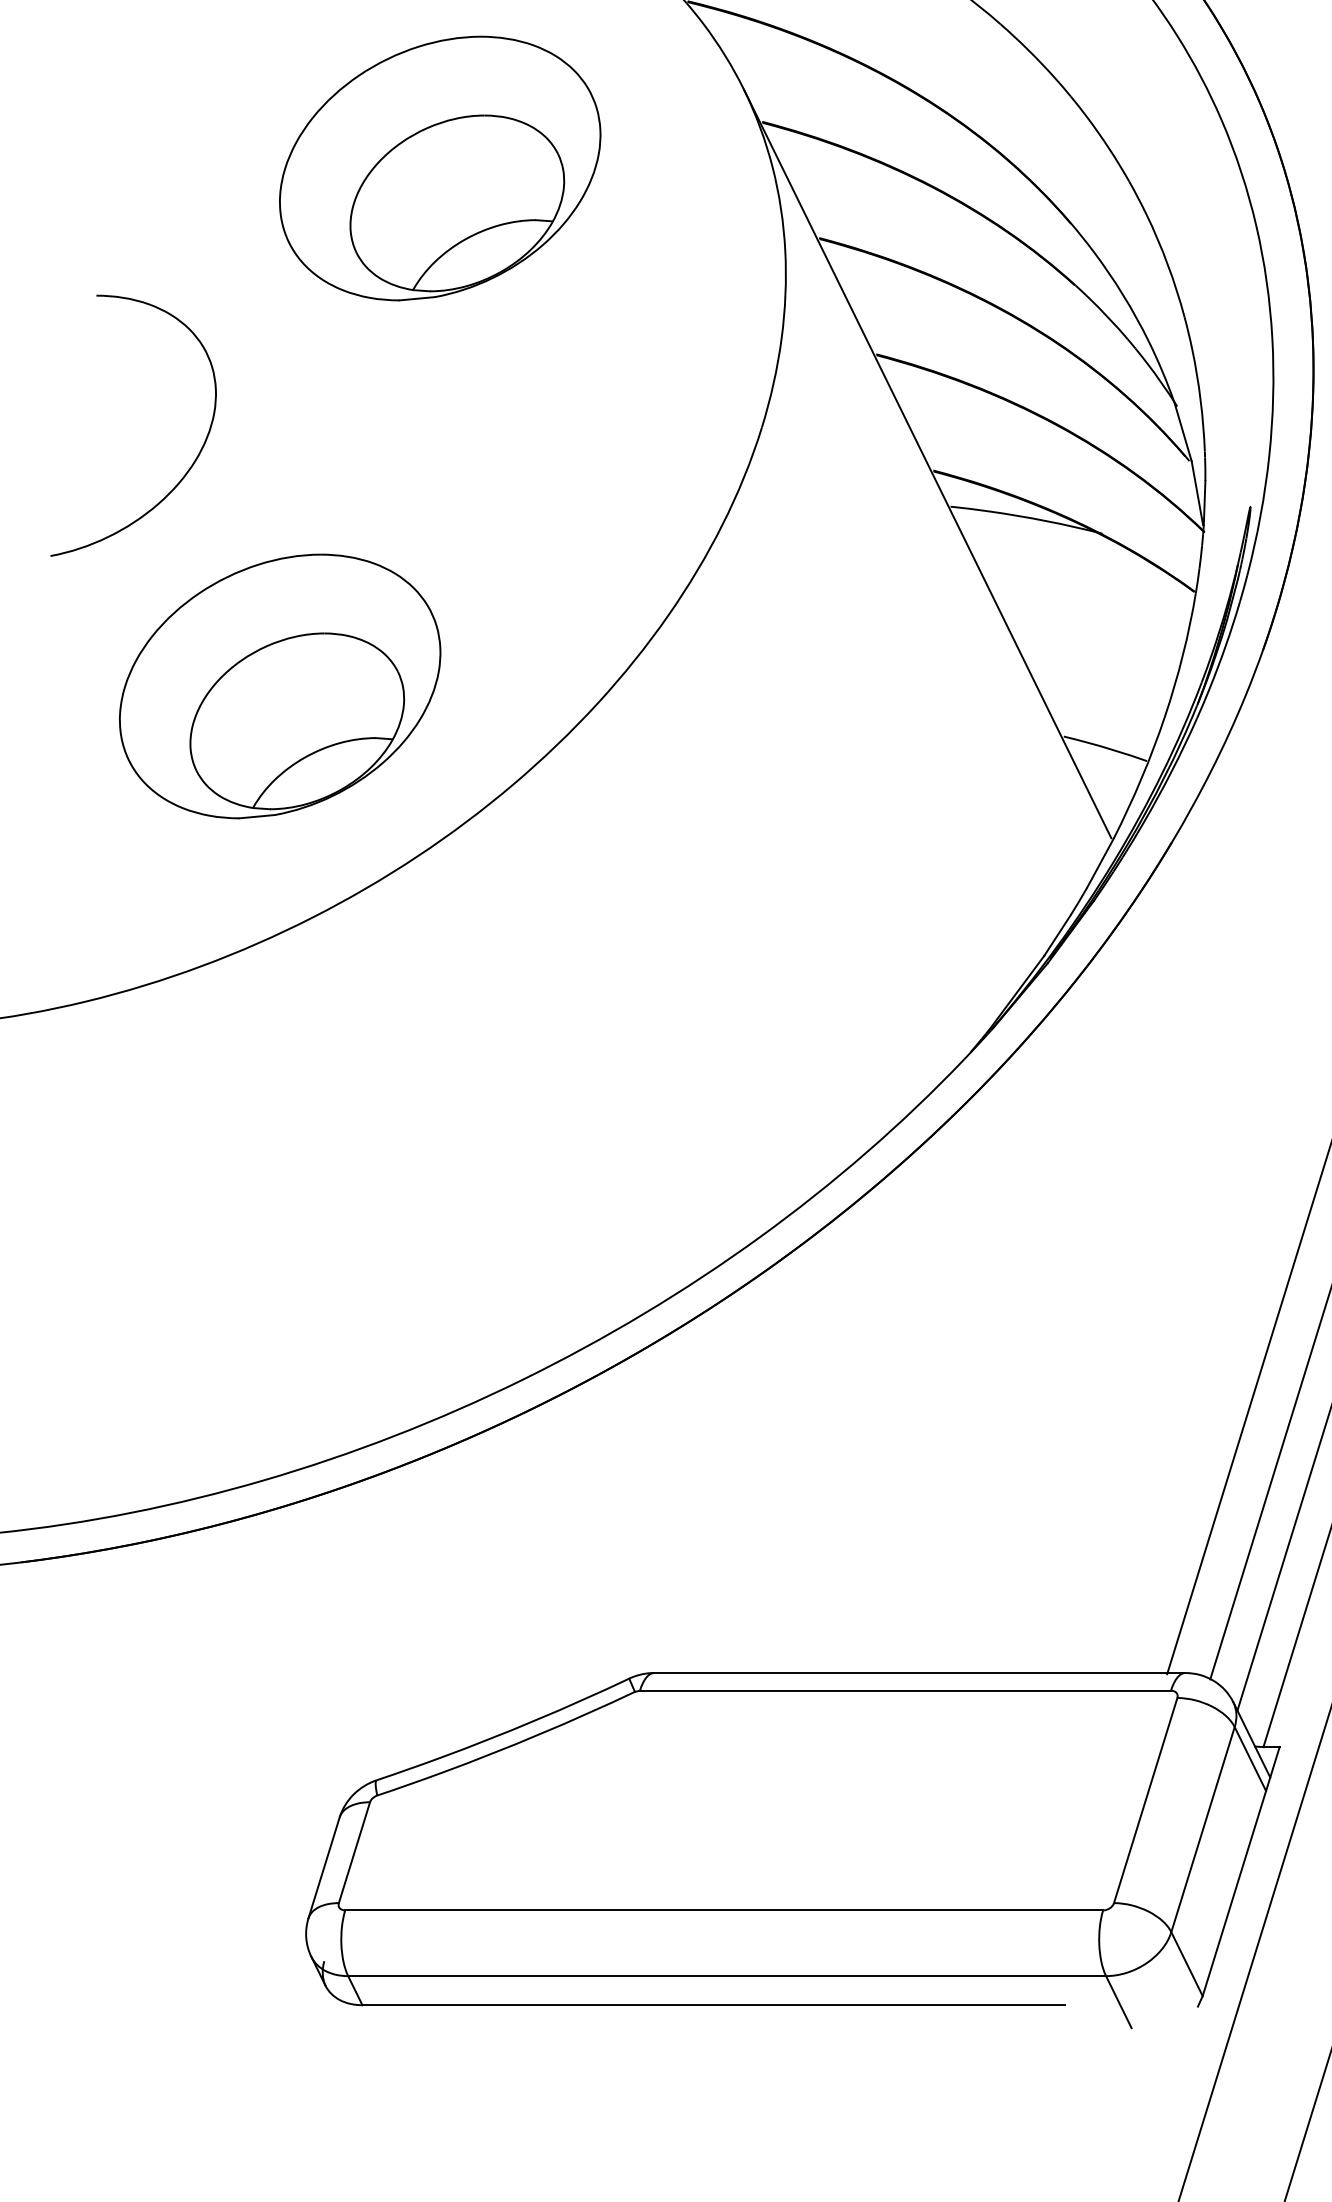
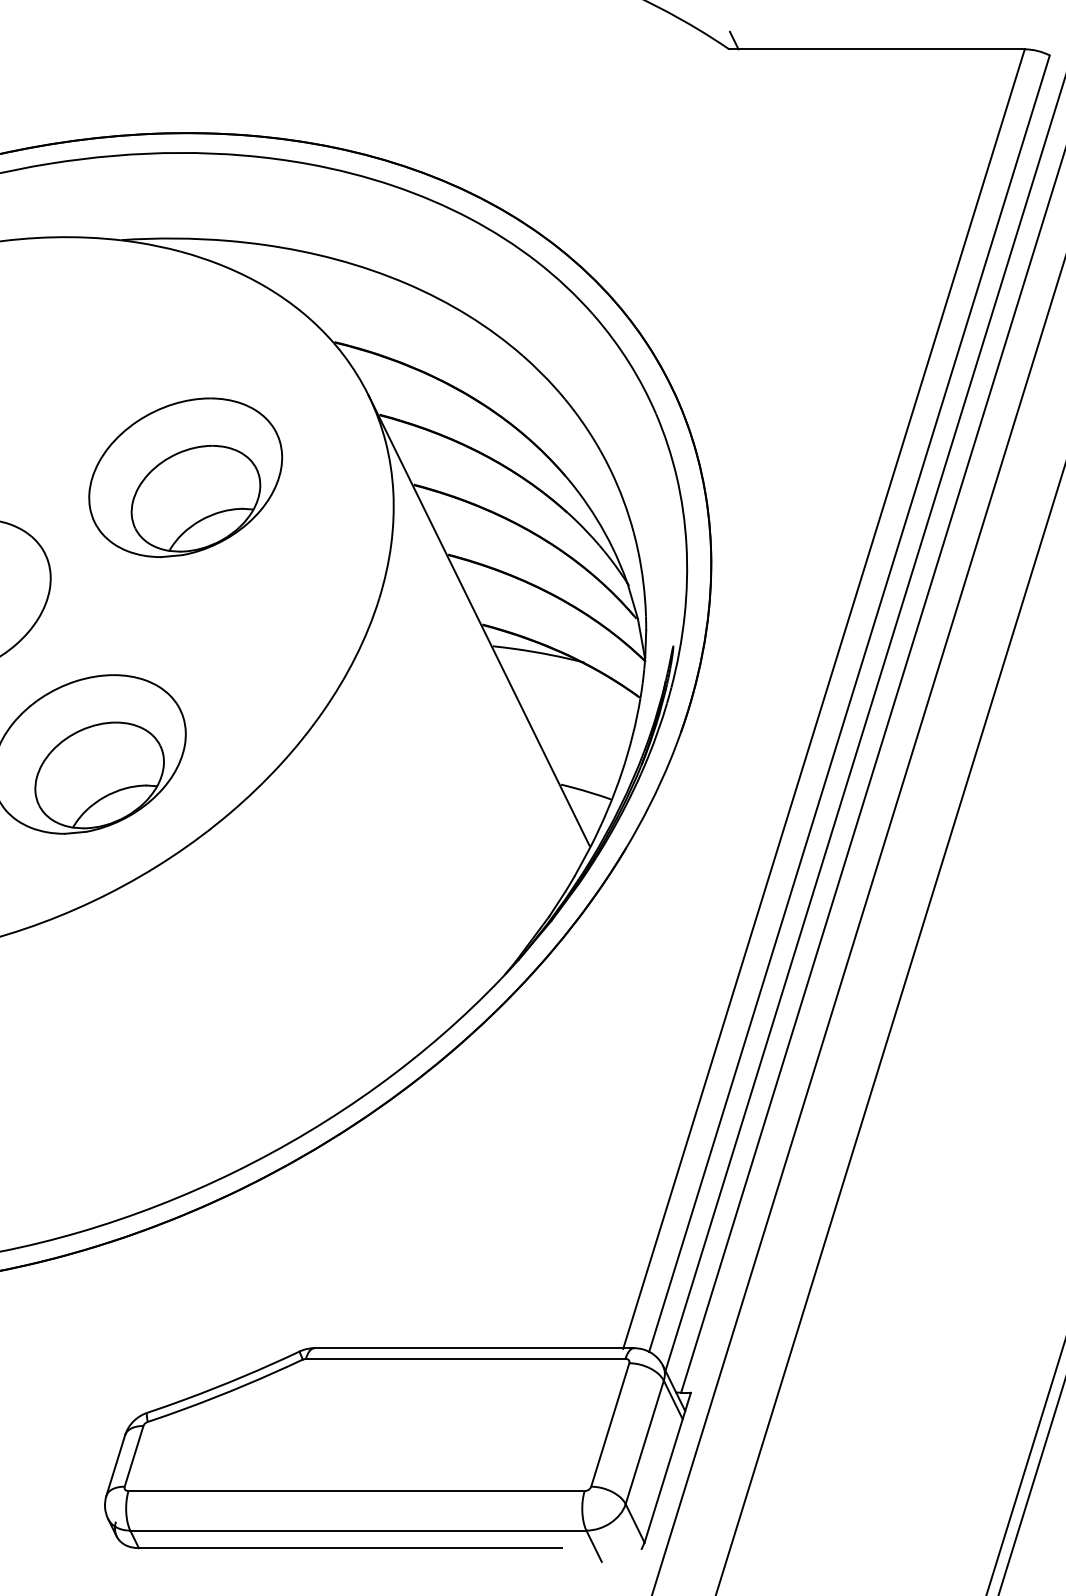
part: (439, 168) -> (185, 477), moved

